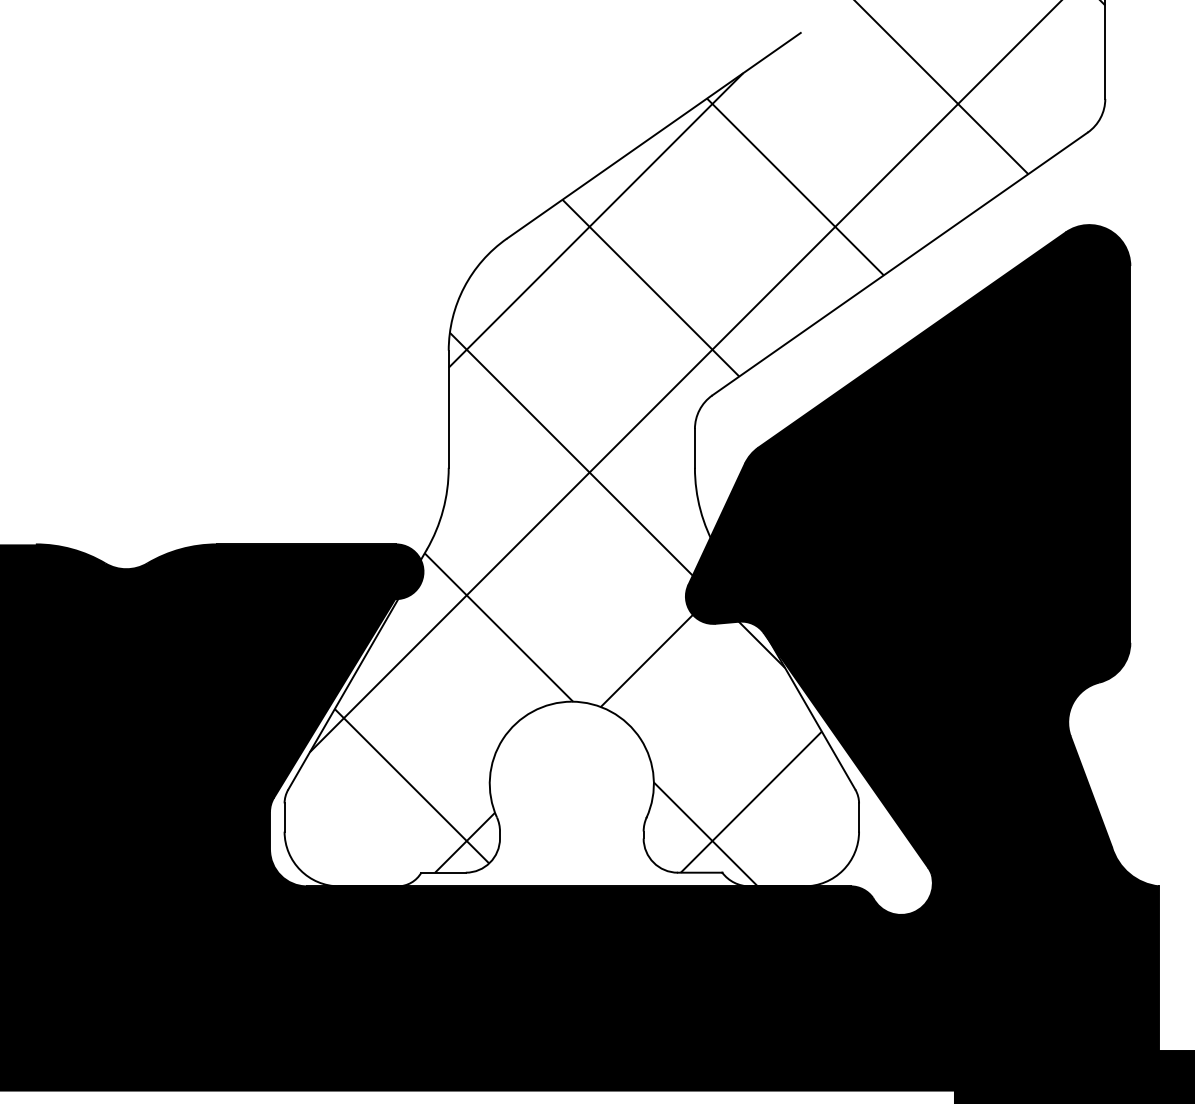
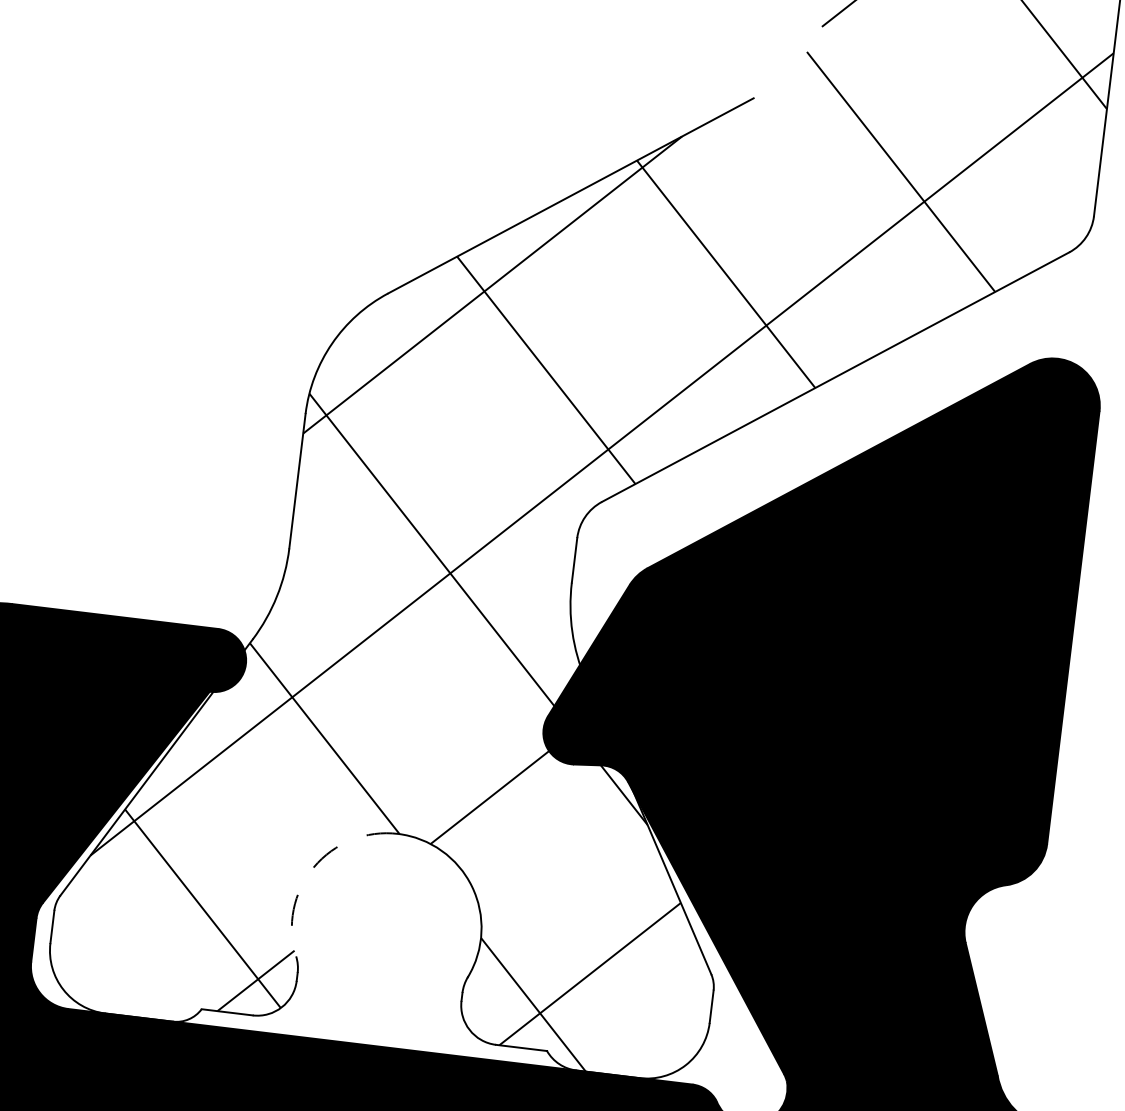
arc: (502, 739) -> (313, 867), solid -> dashed

